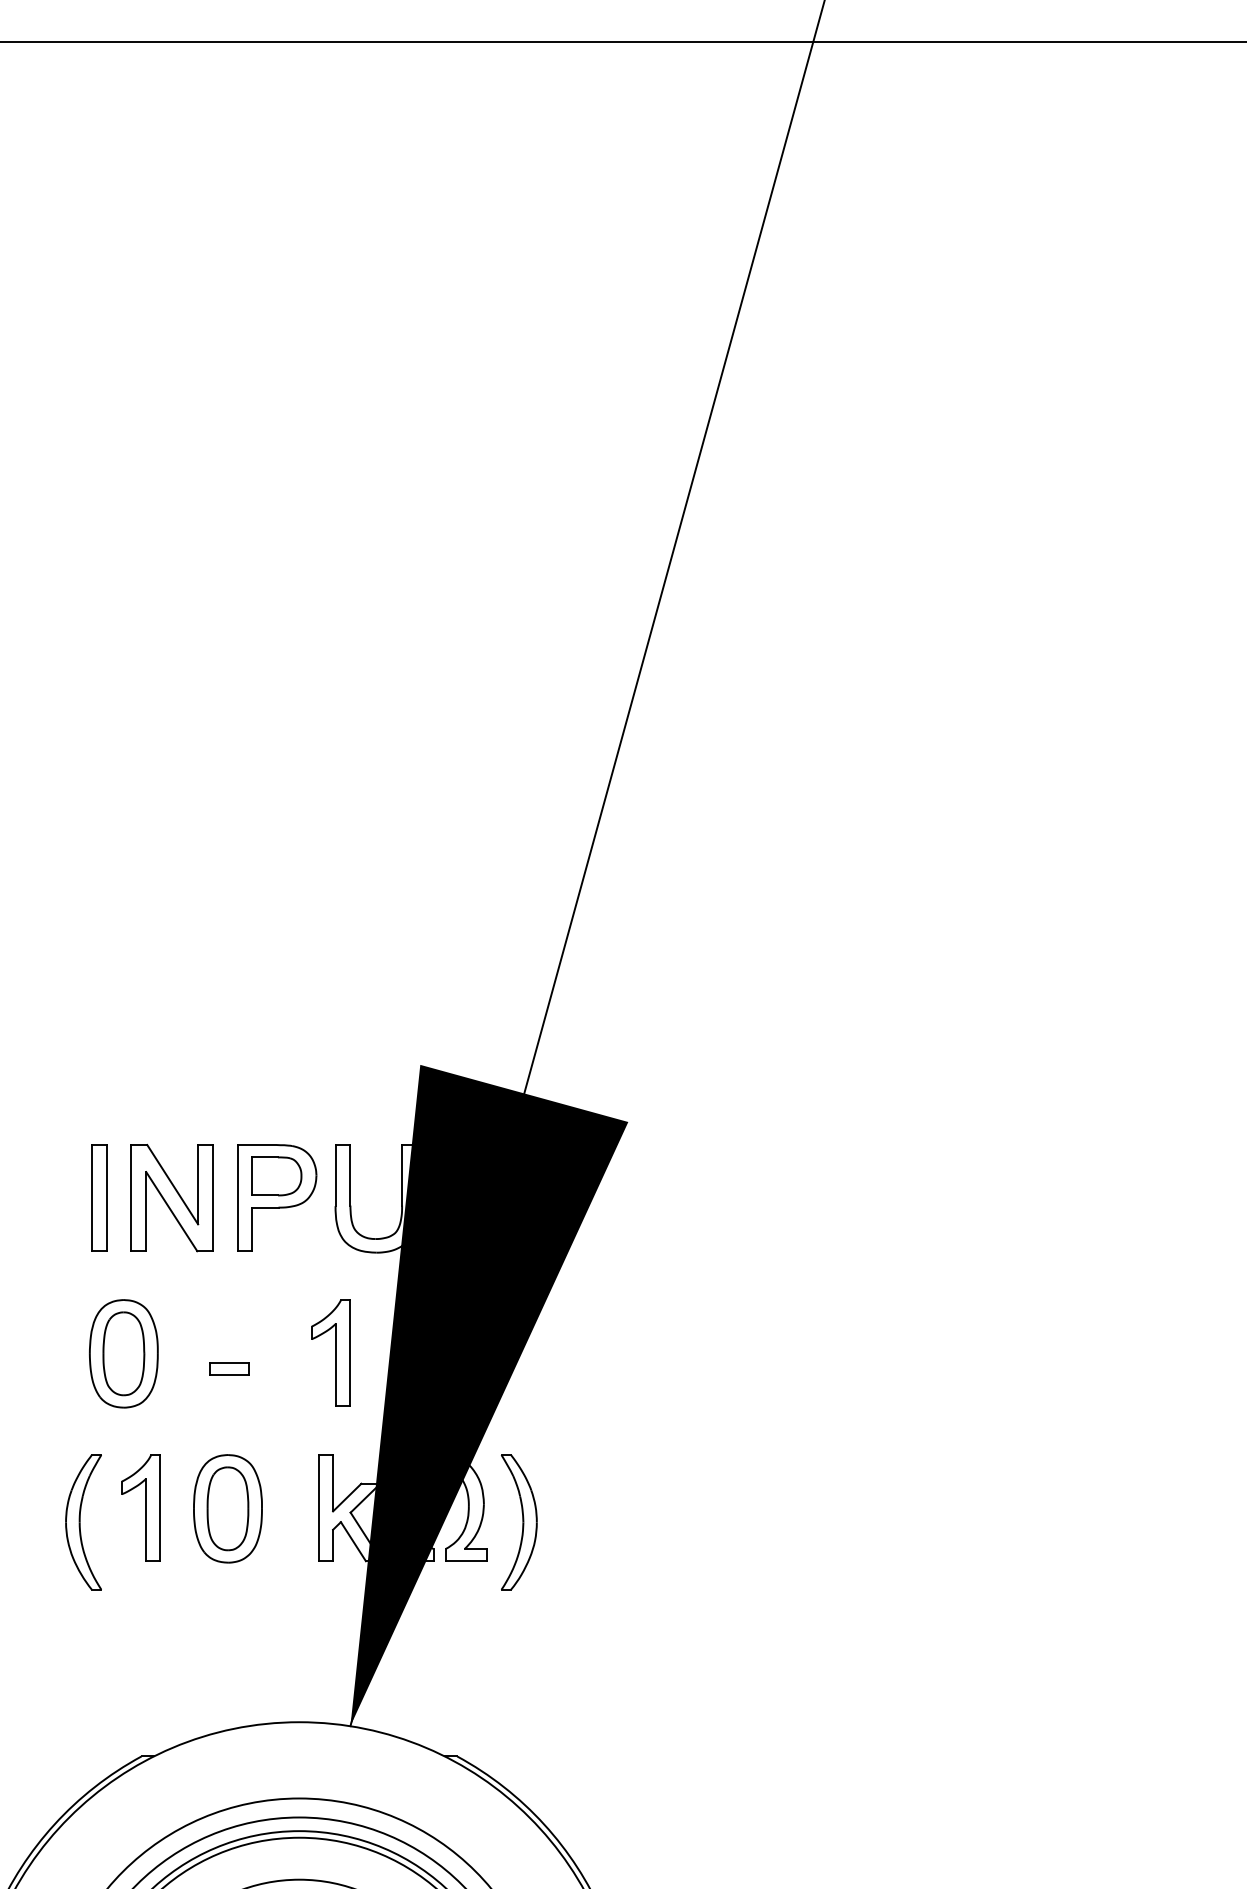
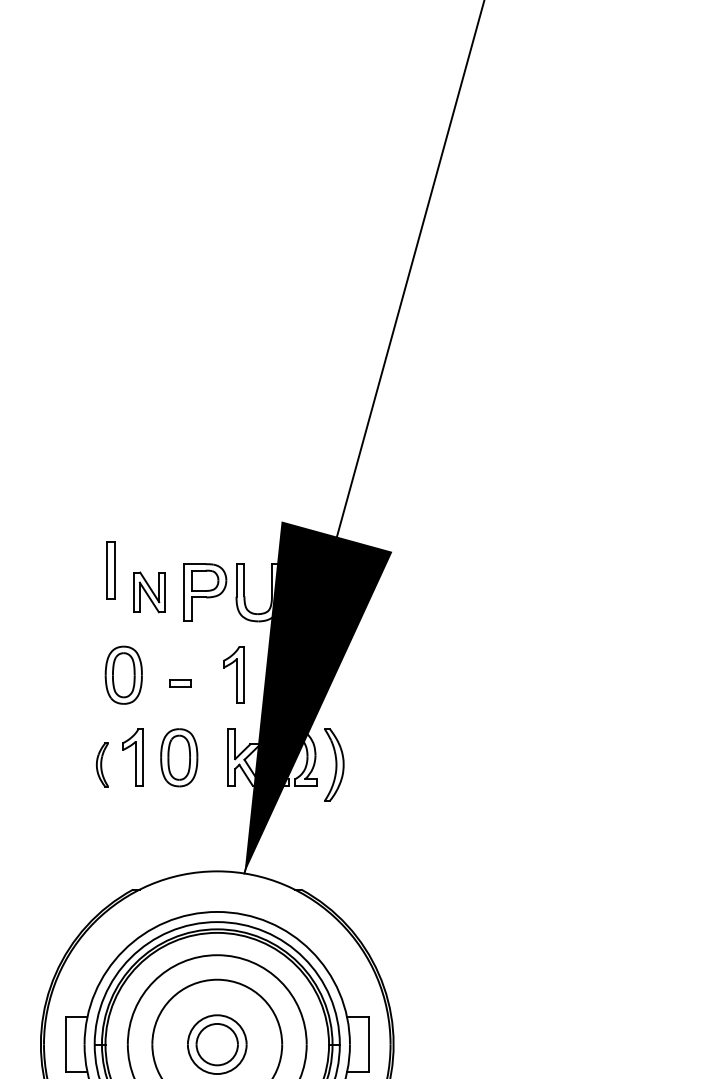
part: (98, 1198) -> (110, 570), moved
part: (172, 1198) -> (149, 592), size x0.7
part: (83, 1521) -> (102, 764), size x0.6

